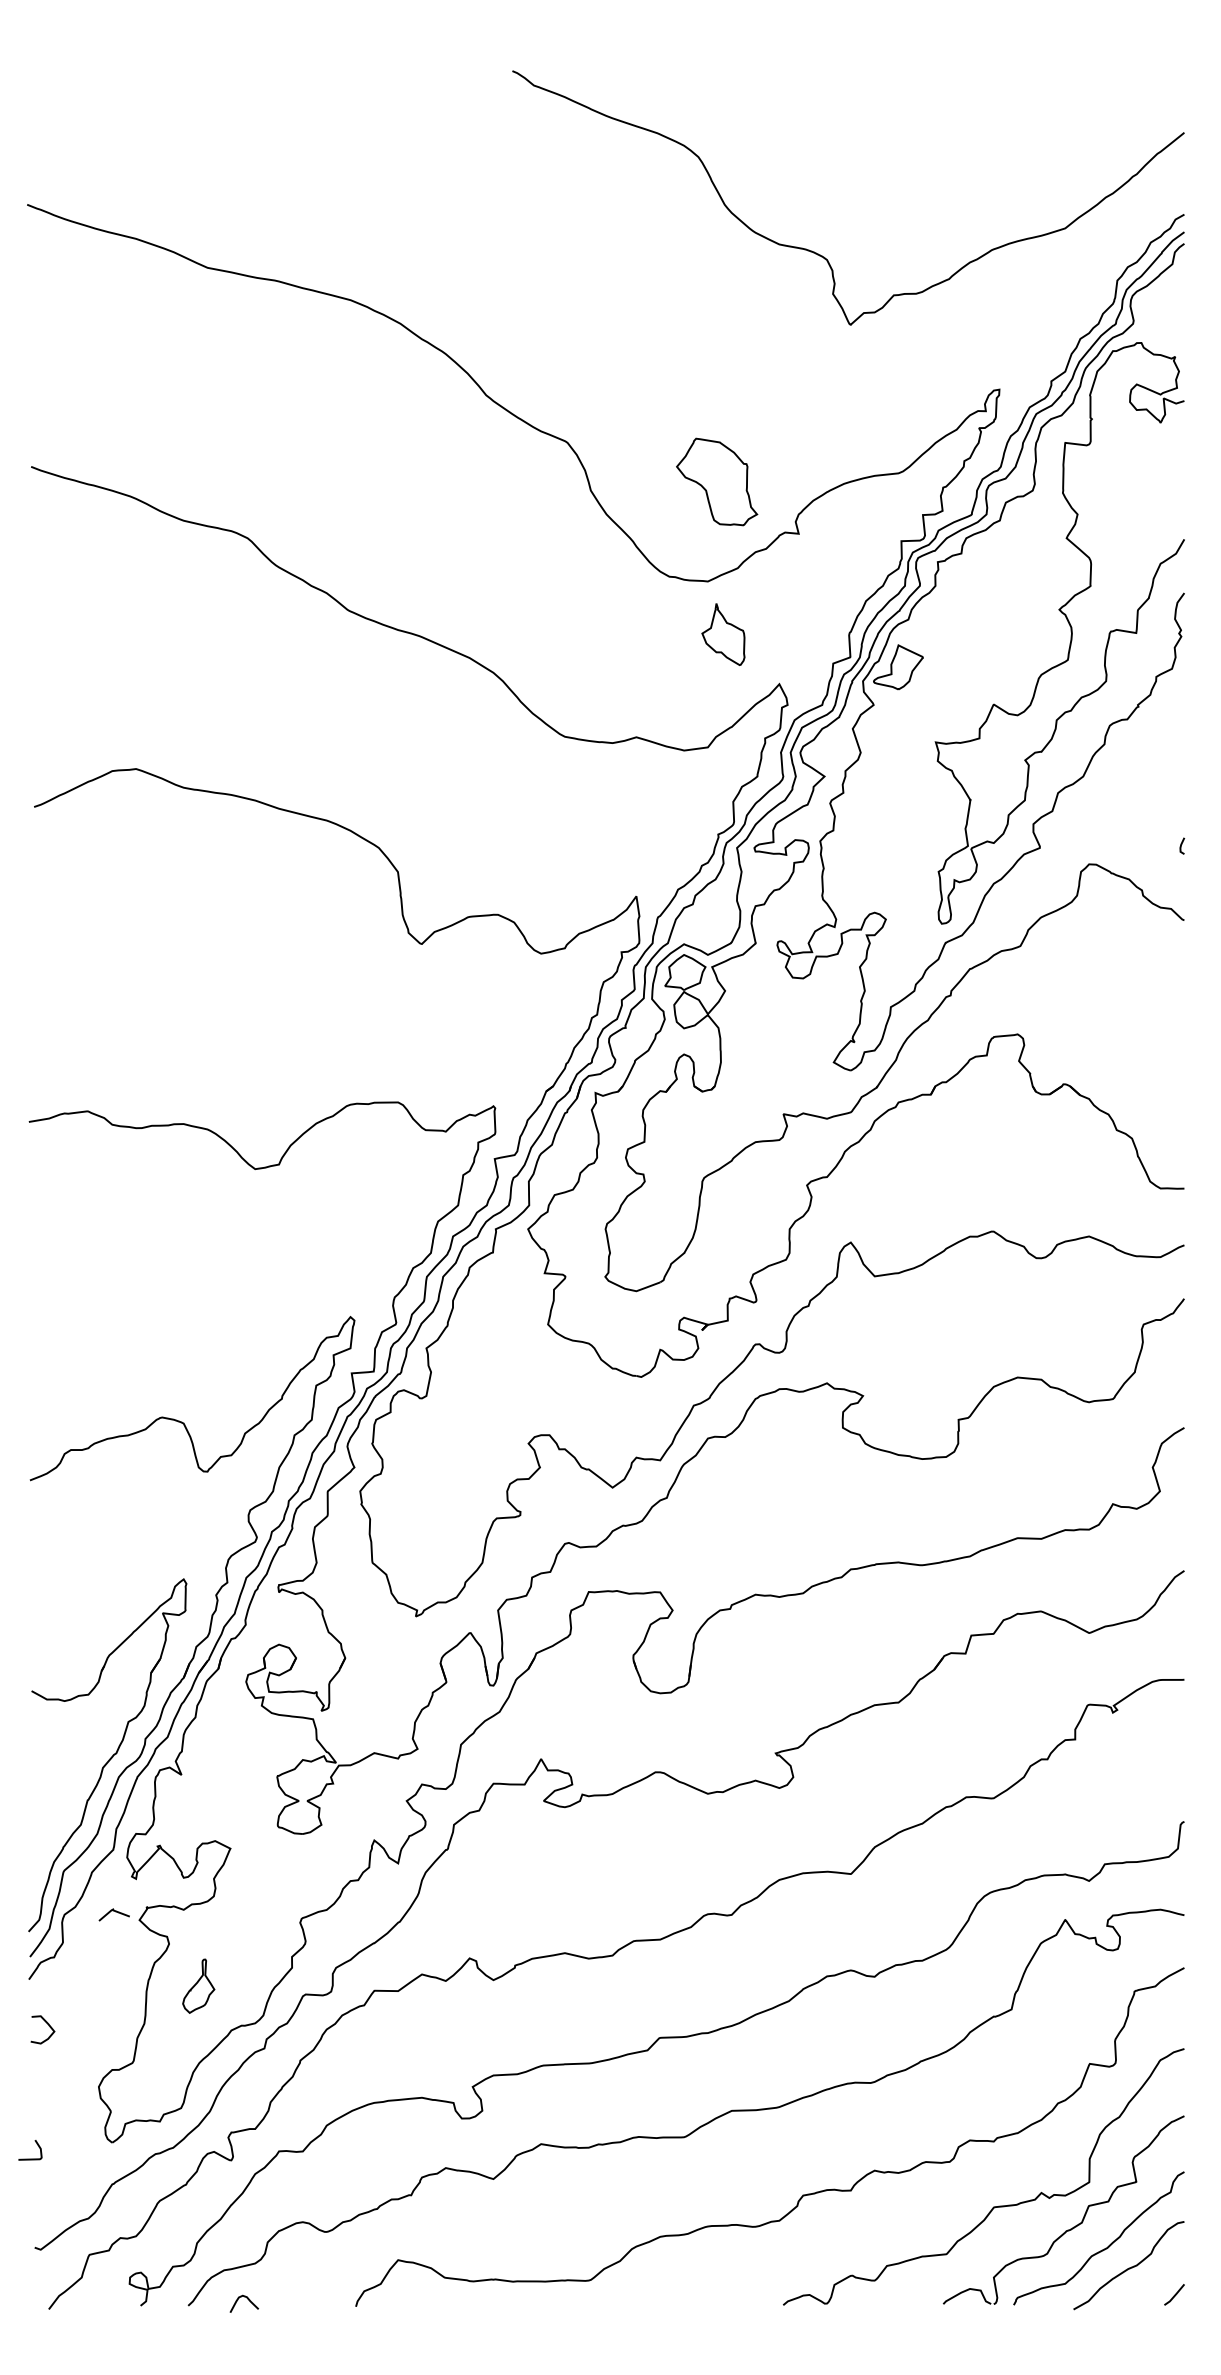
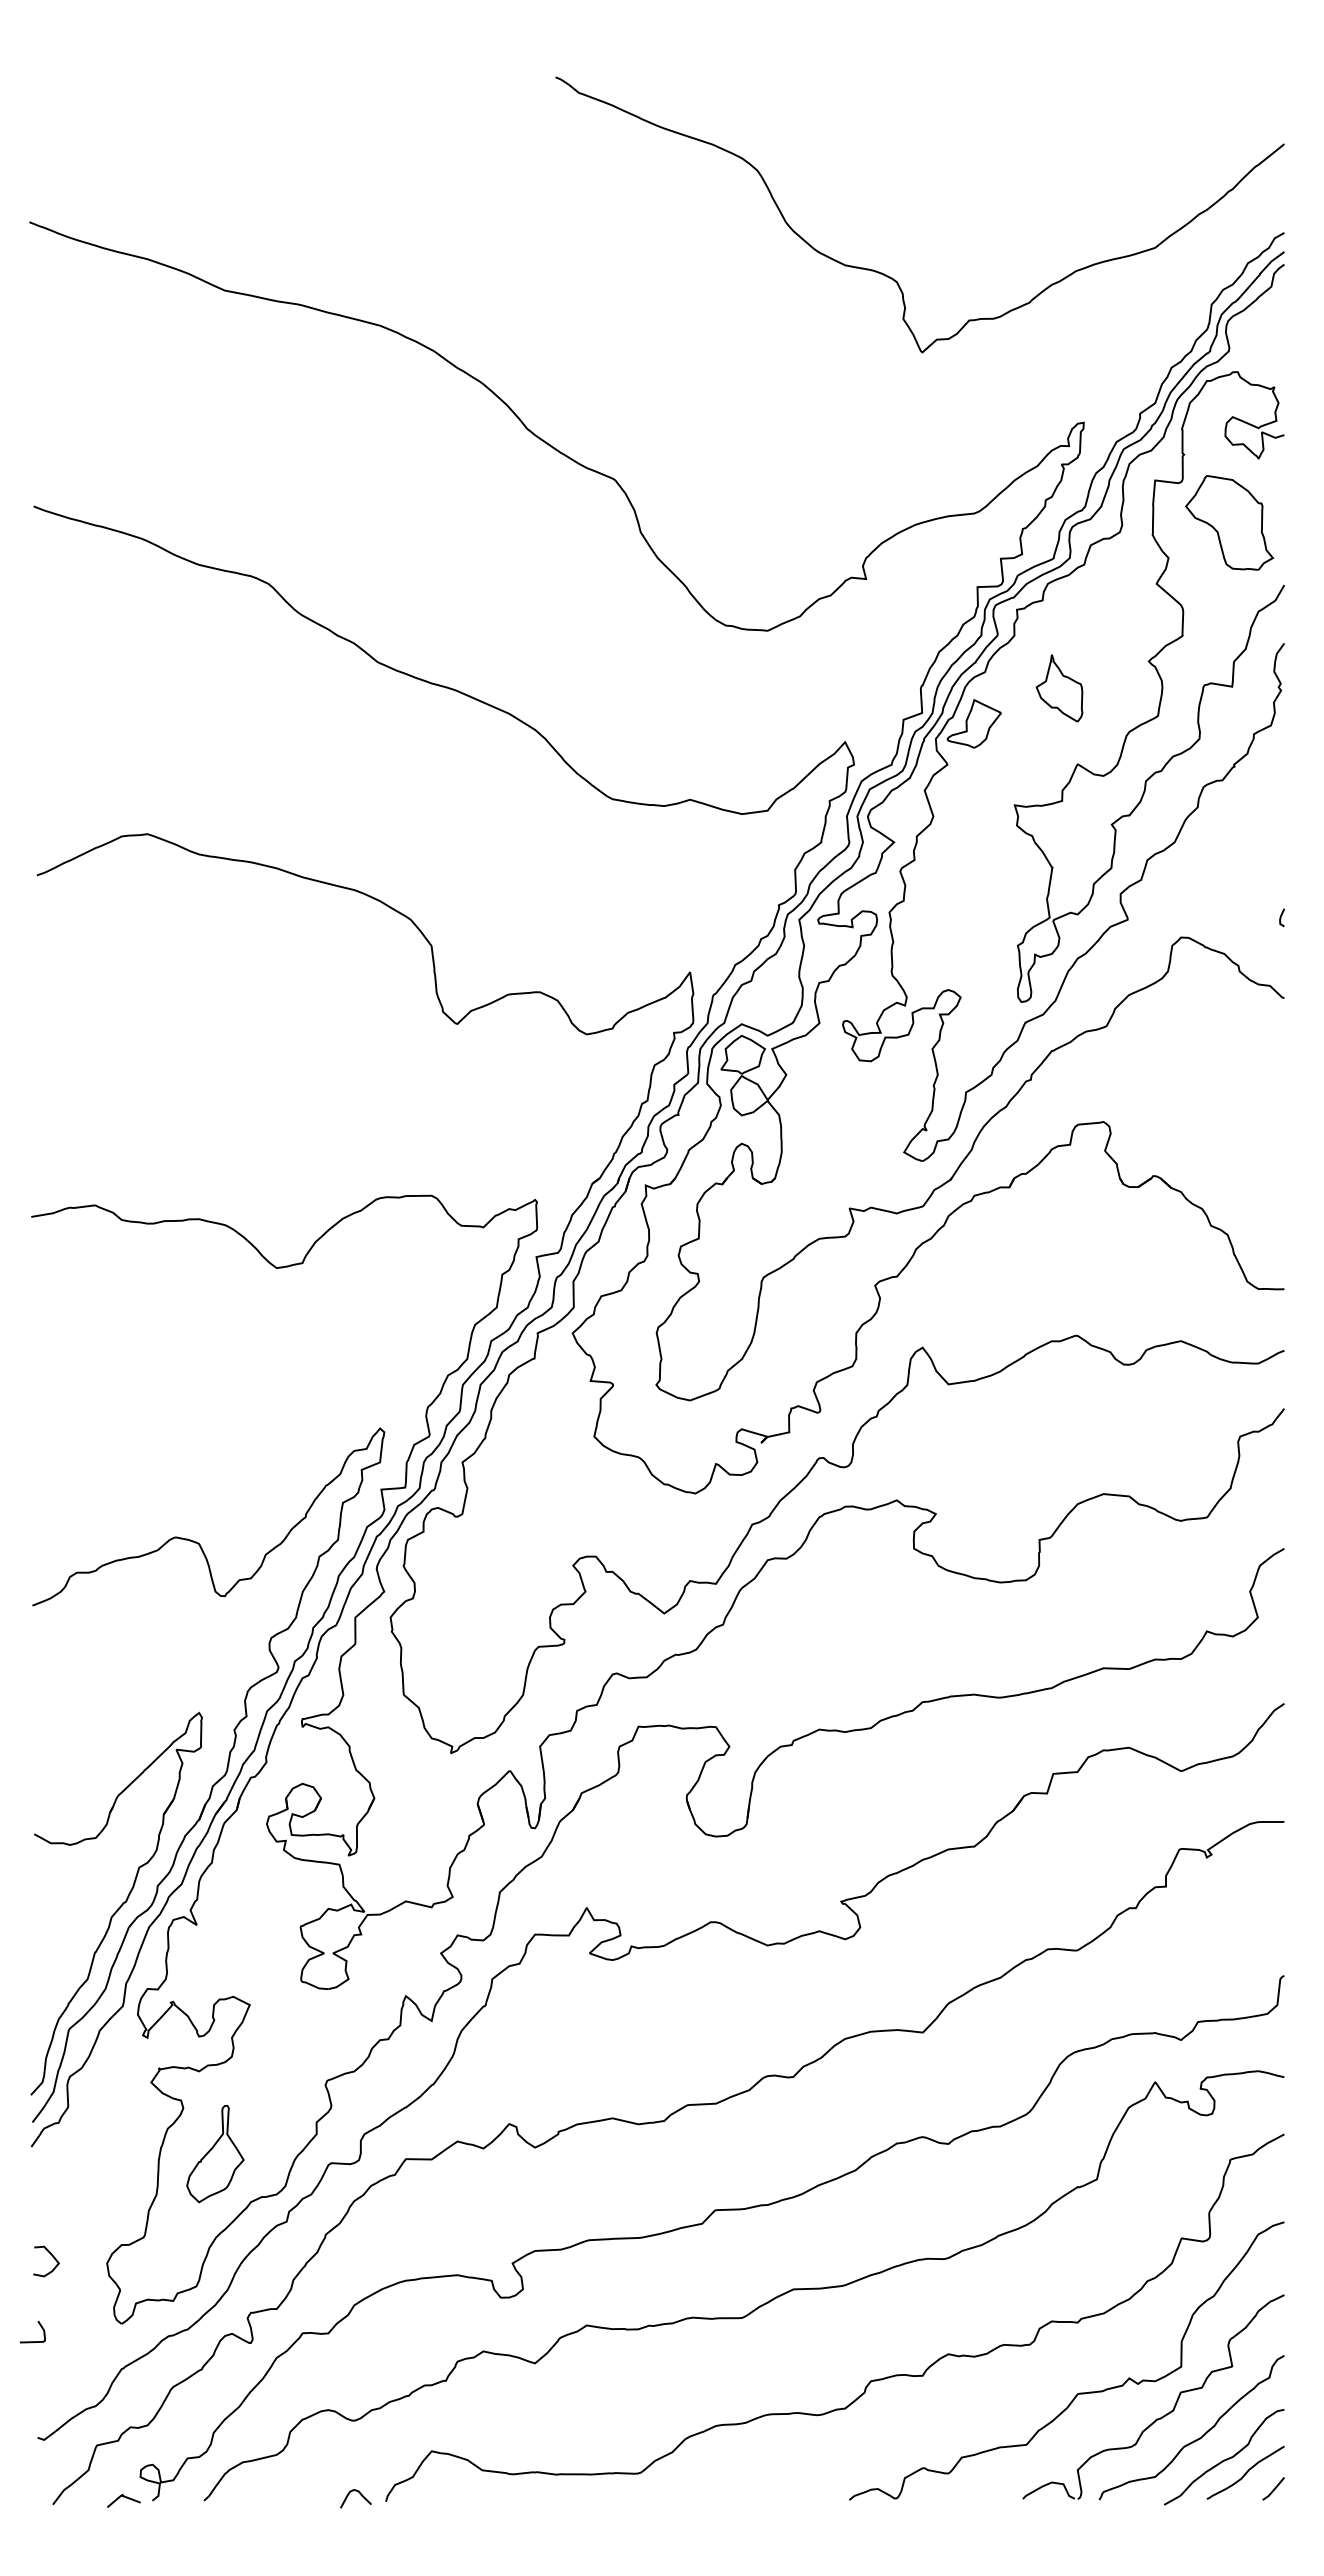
part: (717, 481) -> (1229, 522), moved
part: (723, 634) -> (1059, 688), moved
curve: (113, 1911) -> (123, 2497), moved
part: (198, 1986) -> (215, 2154), size x1.67
curve: (48, 2026) -> (52, 2257), moved
curve: (1148, 2279) -> (1245, 2472), added
curve: (248, 2300) -> (360, 2495), moved

